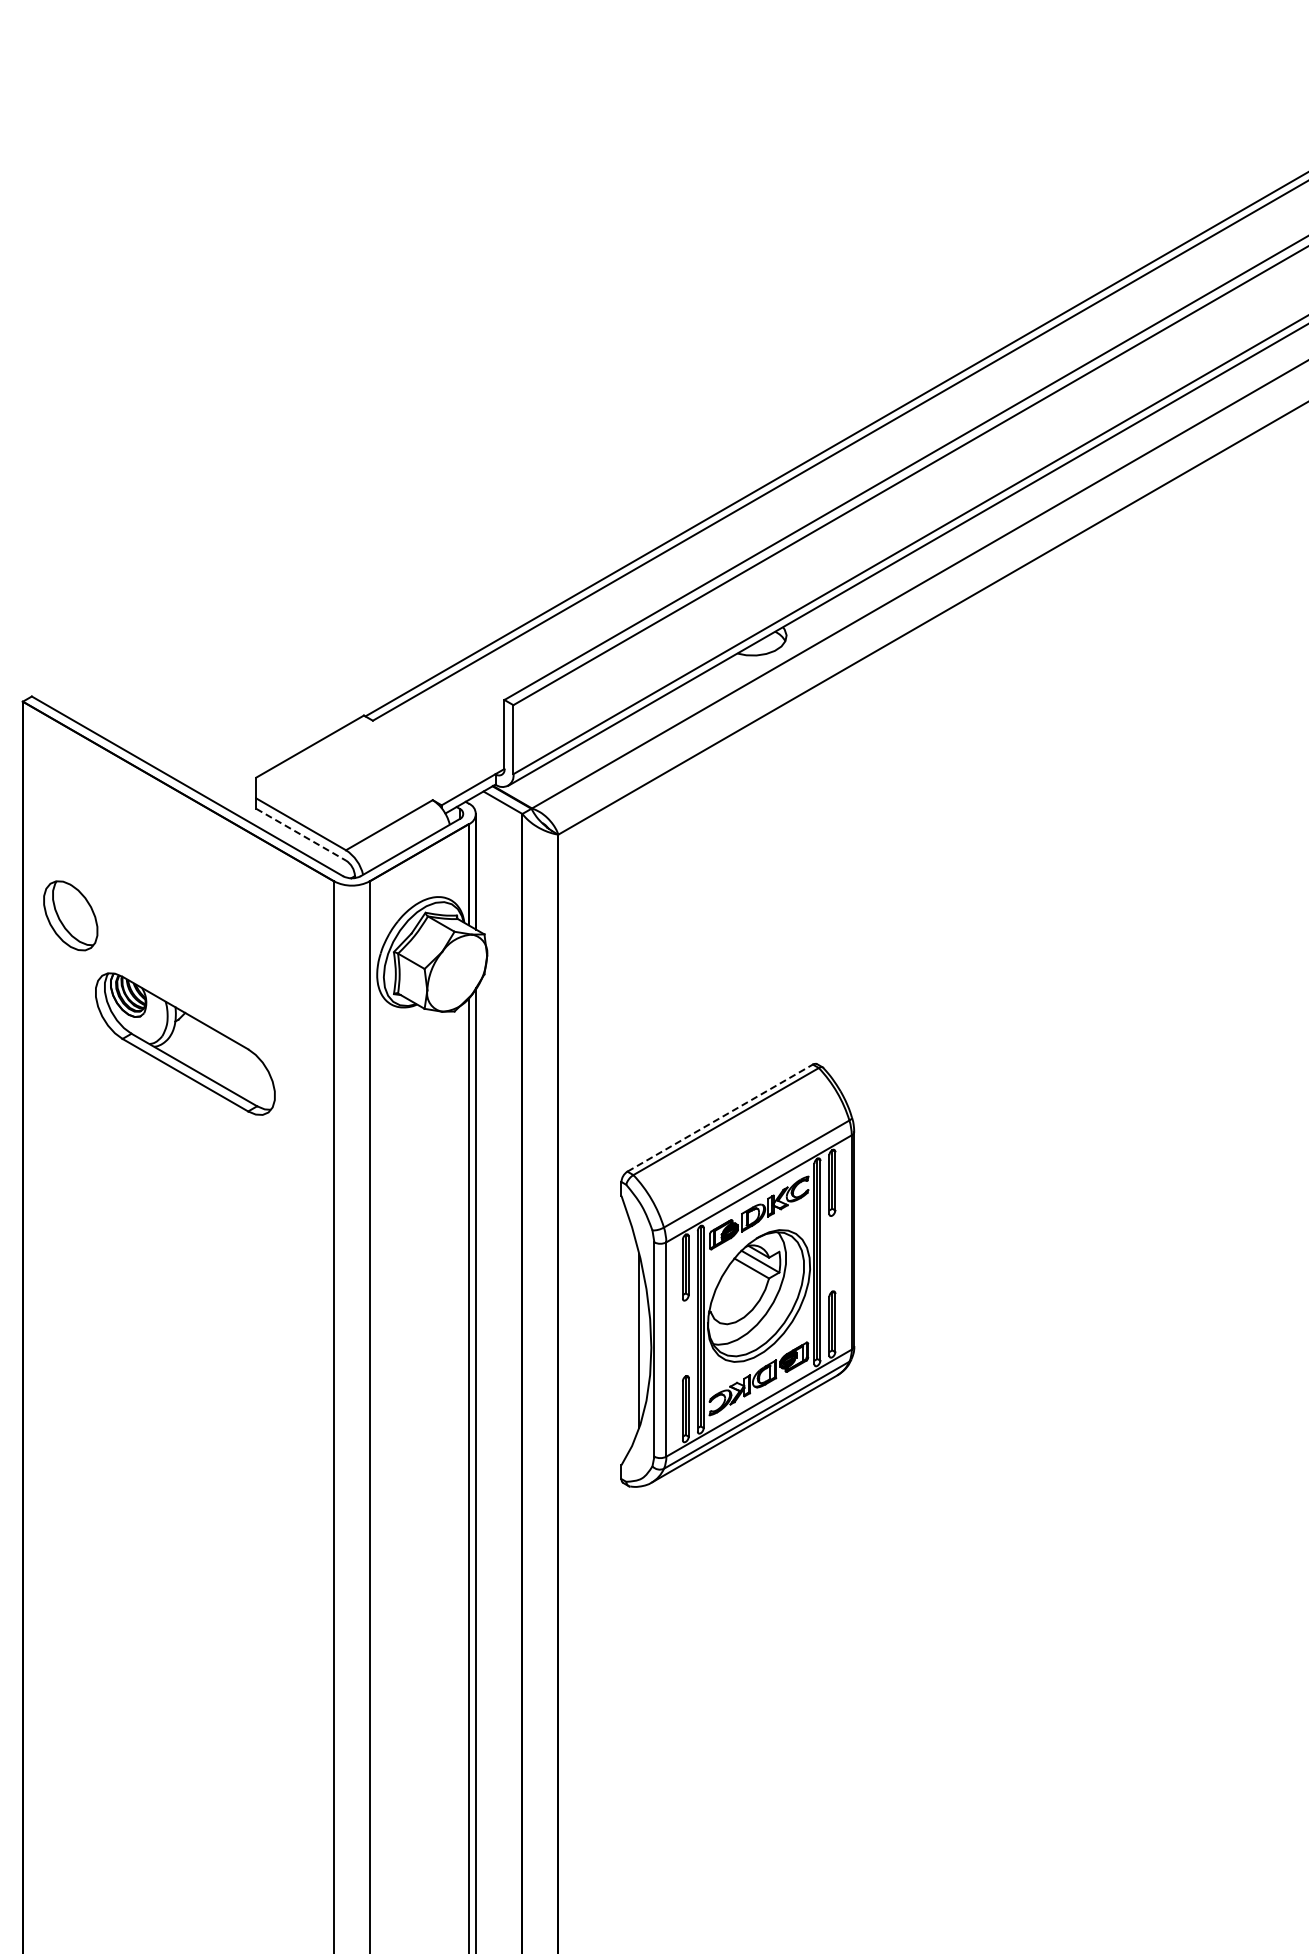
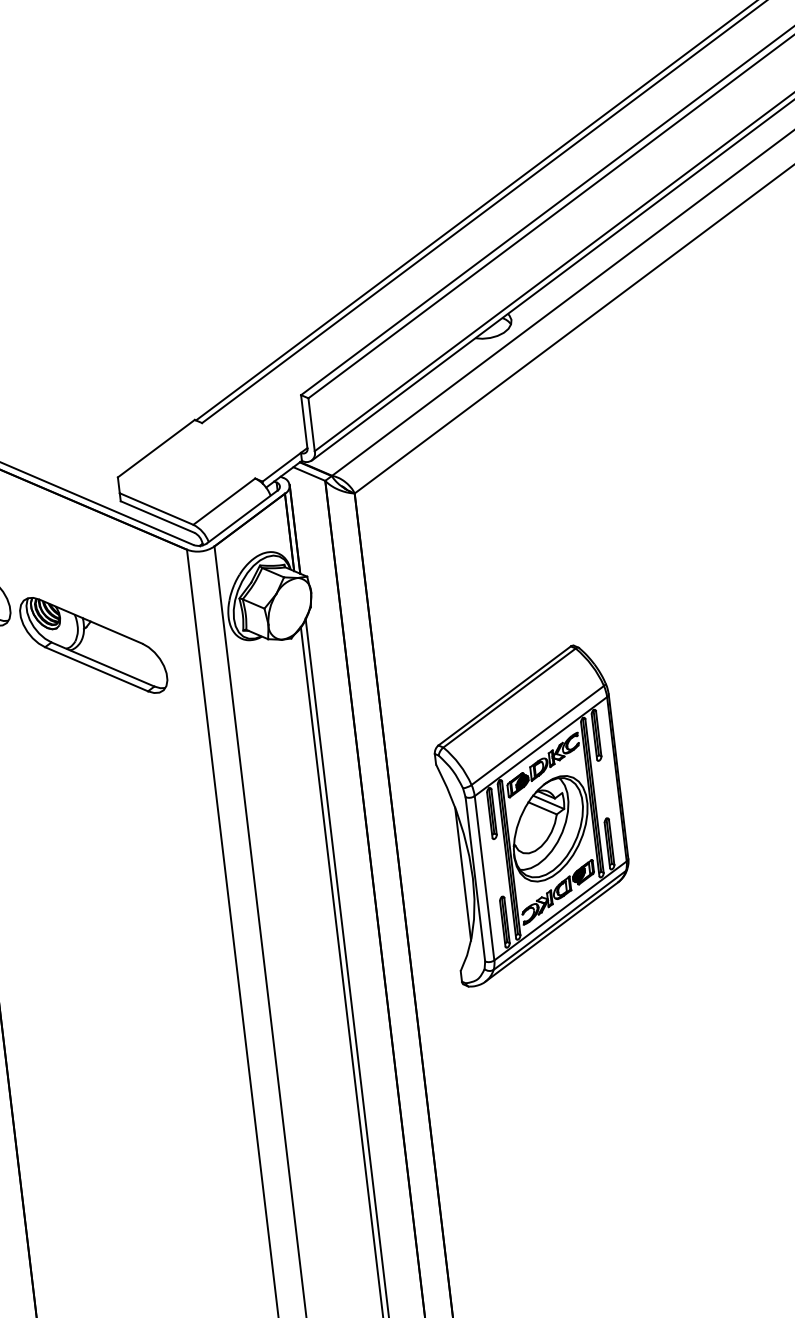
line: (301, 834) -> (157, 516), dashed -> solid
part: (185, 1043) -> (93, 644), moved
line: (720, 1117) -> (504, 695), dashed -> solid

